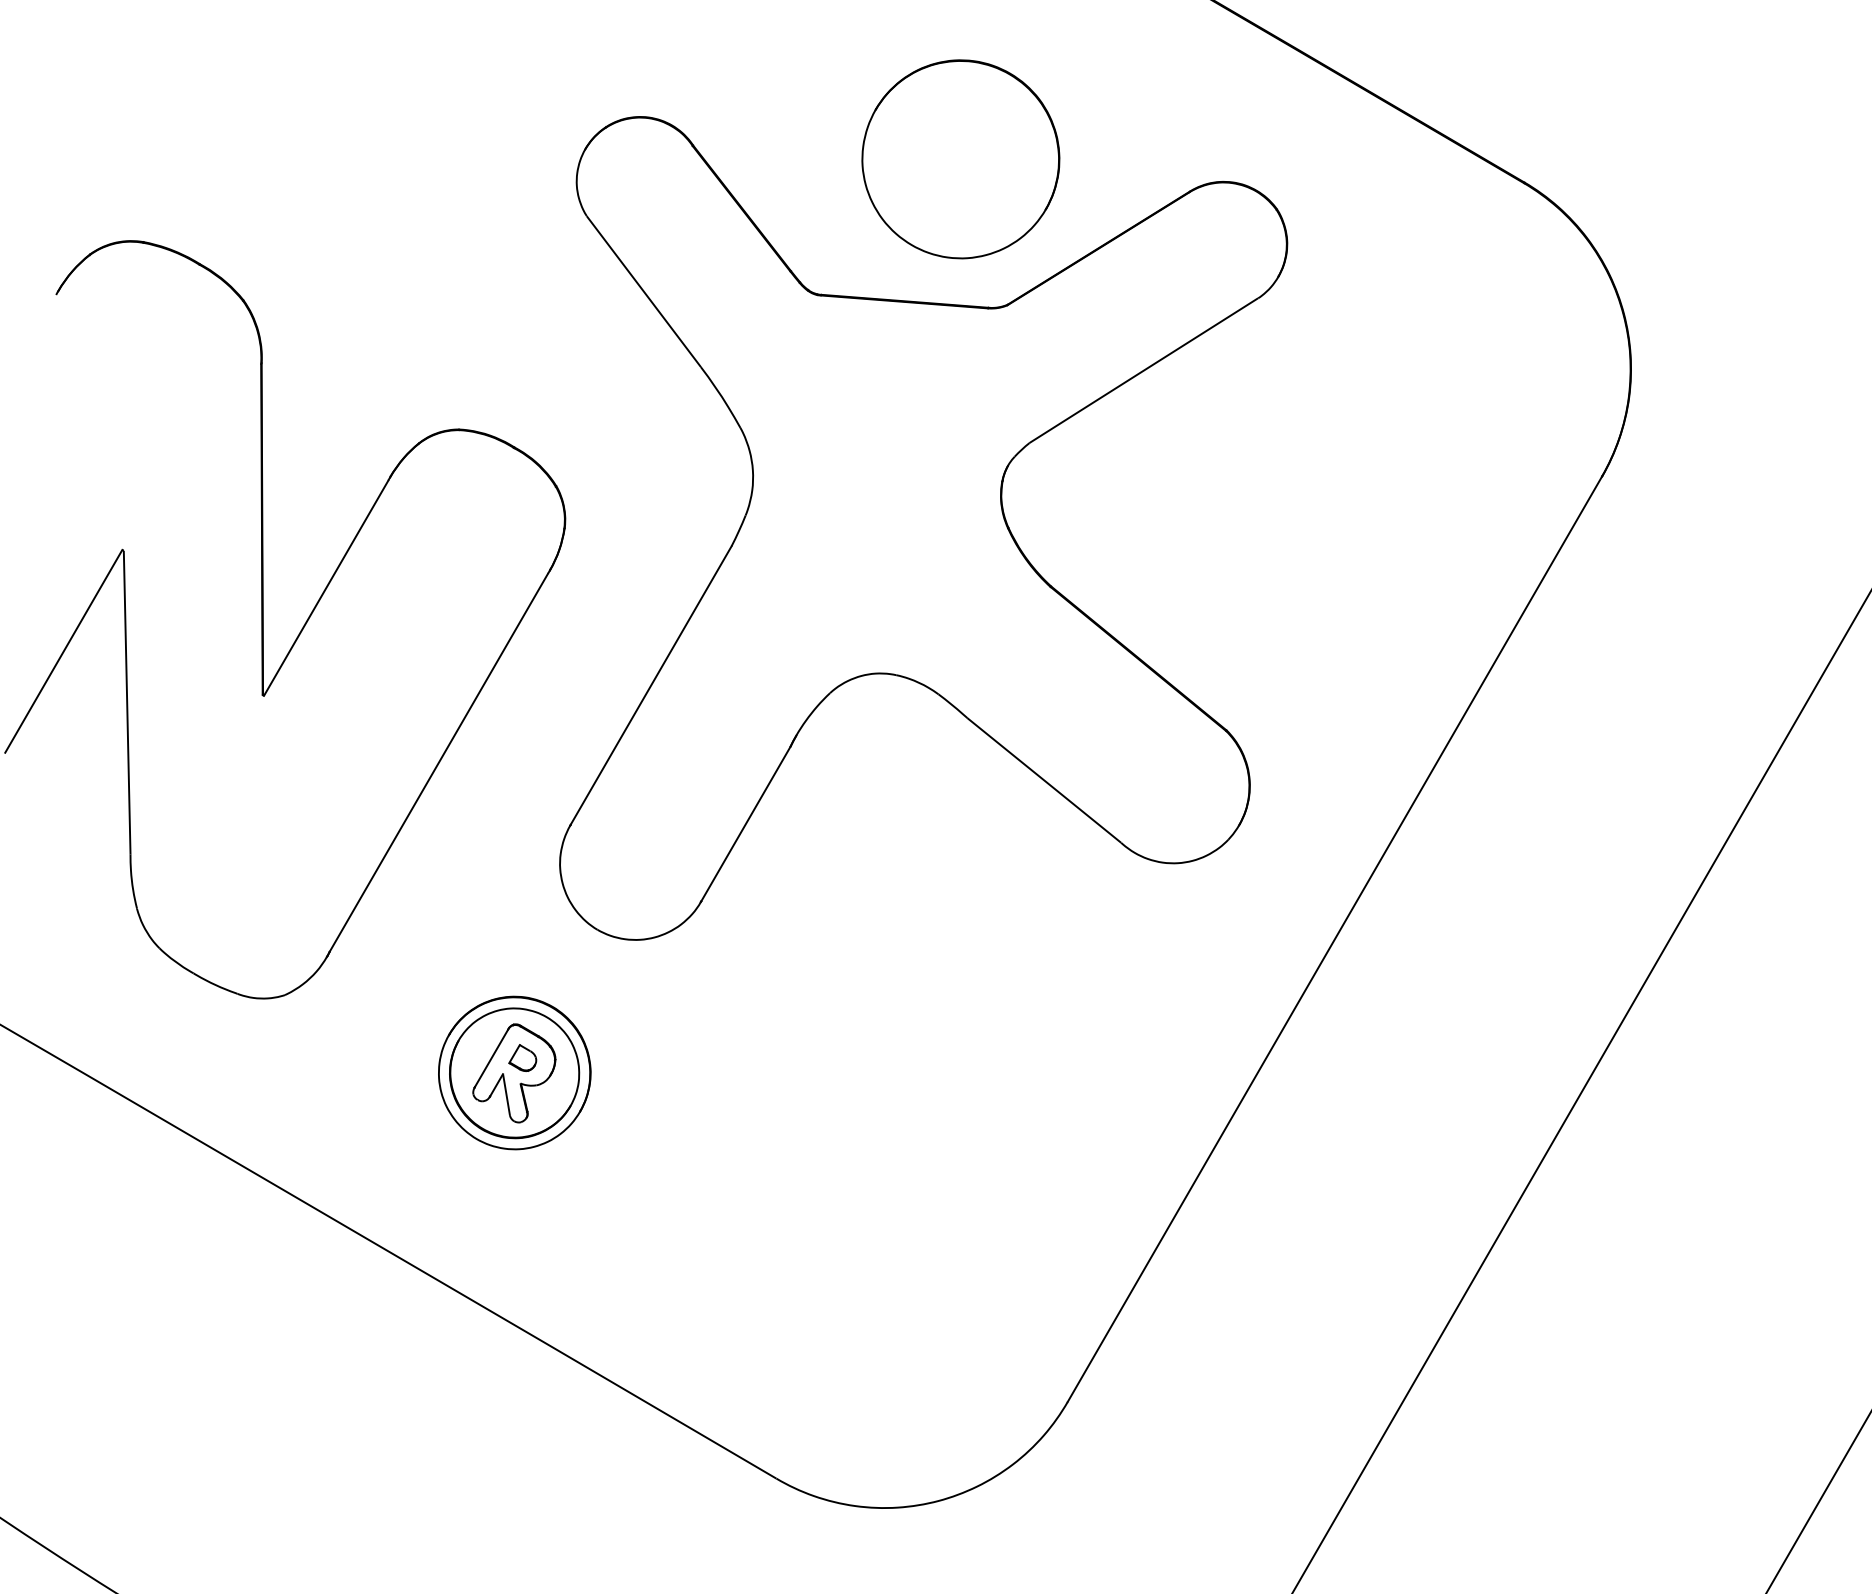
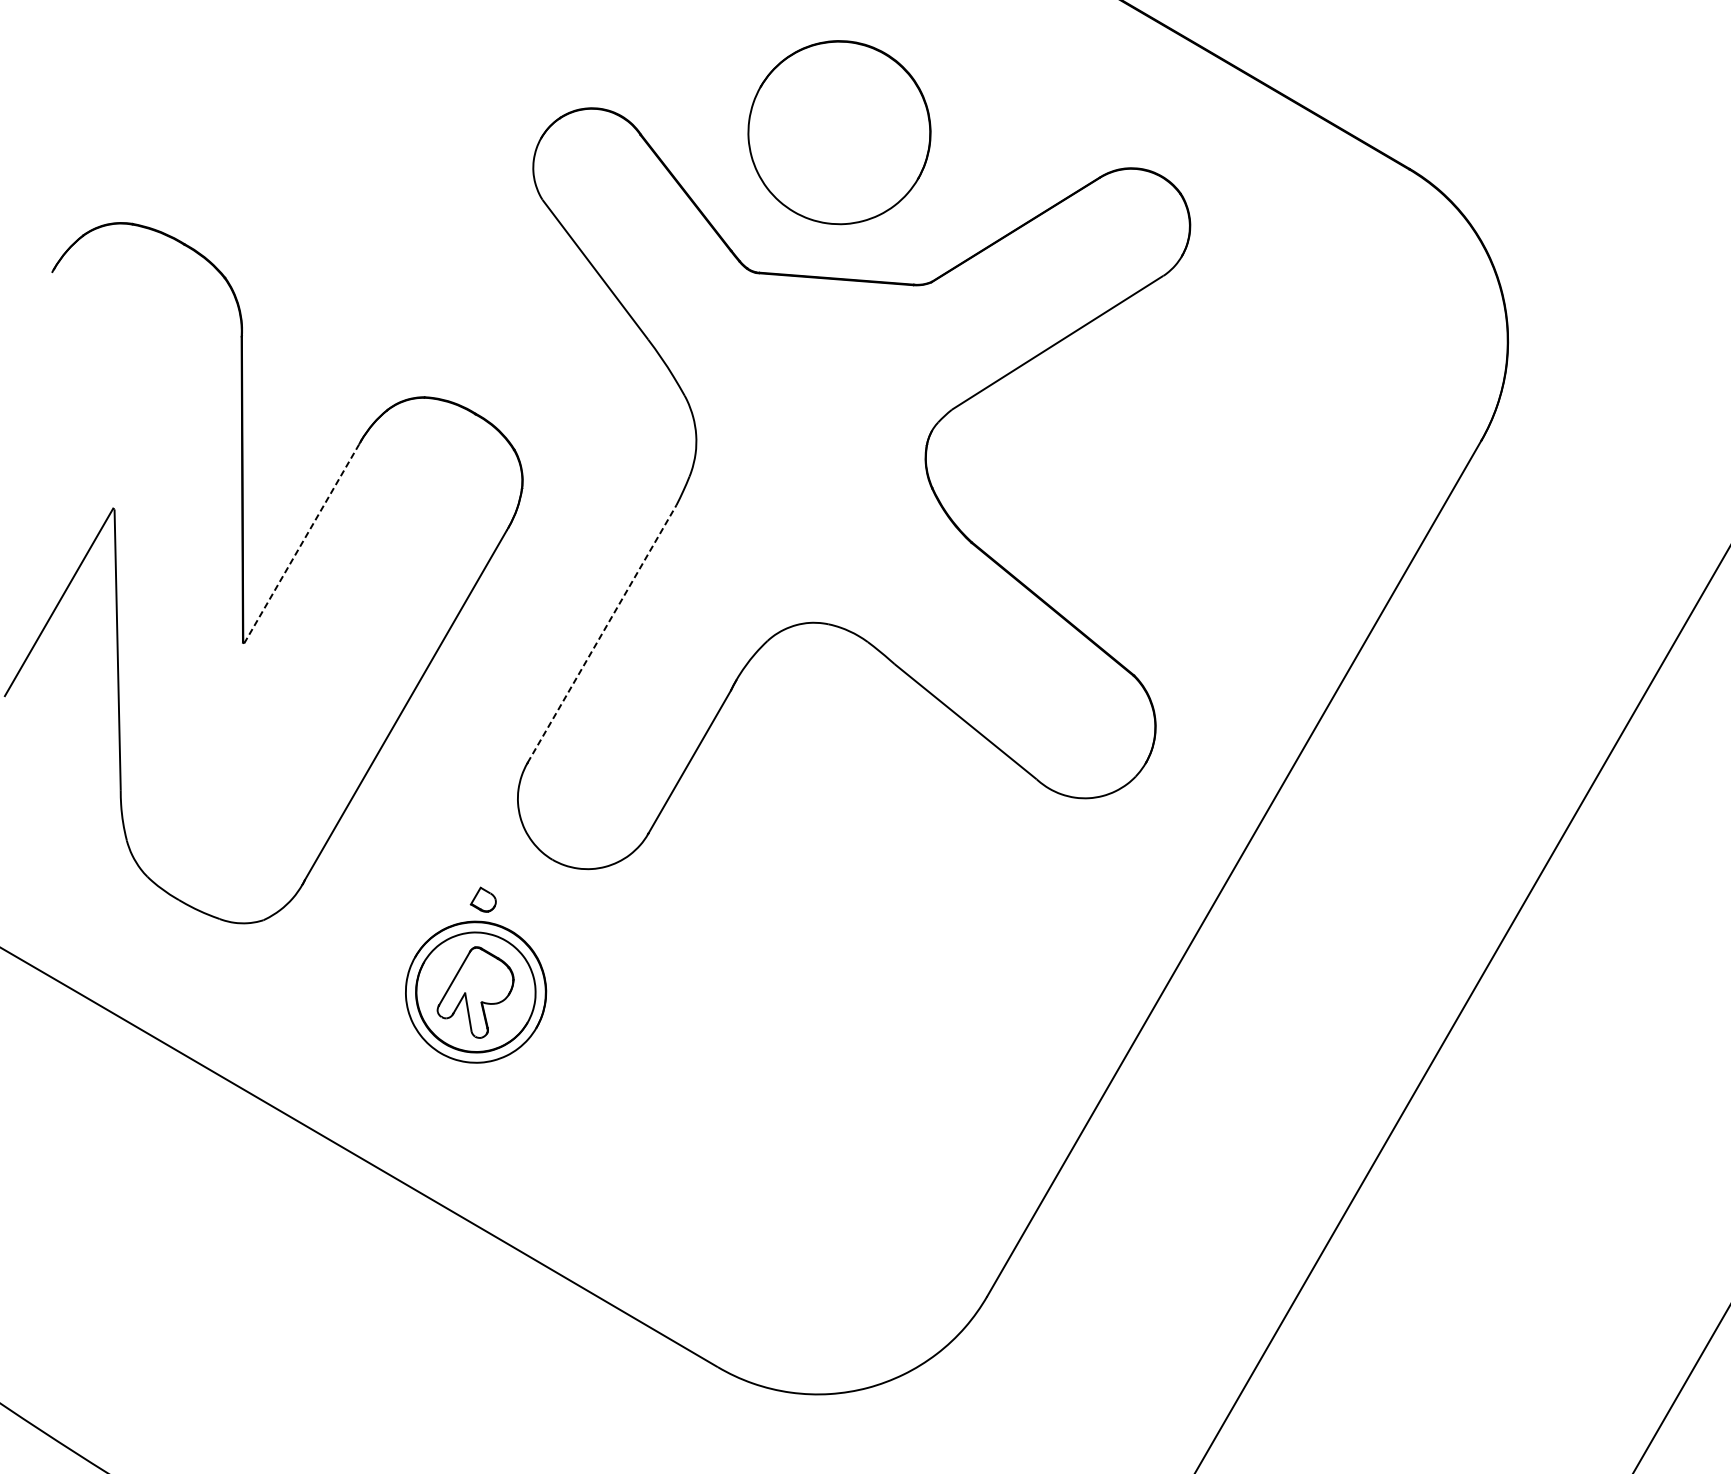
part: (960, 159) -> (839, 132), moved
line: (326, 587) -> (301, 543), solid -> dashed
line: (651, 685) -> (602, 633), solid -> dashed
part: (522, 1057) -> (483, 899), moved

